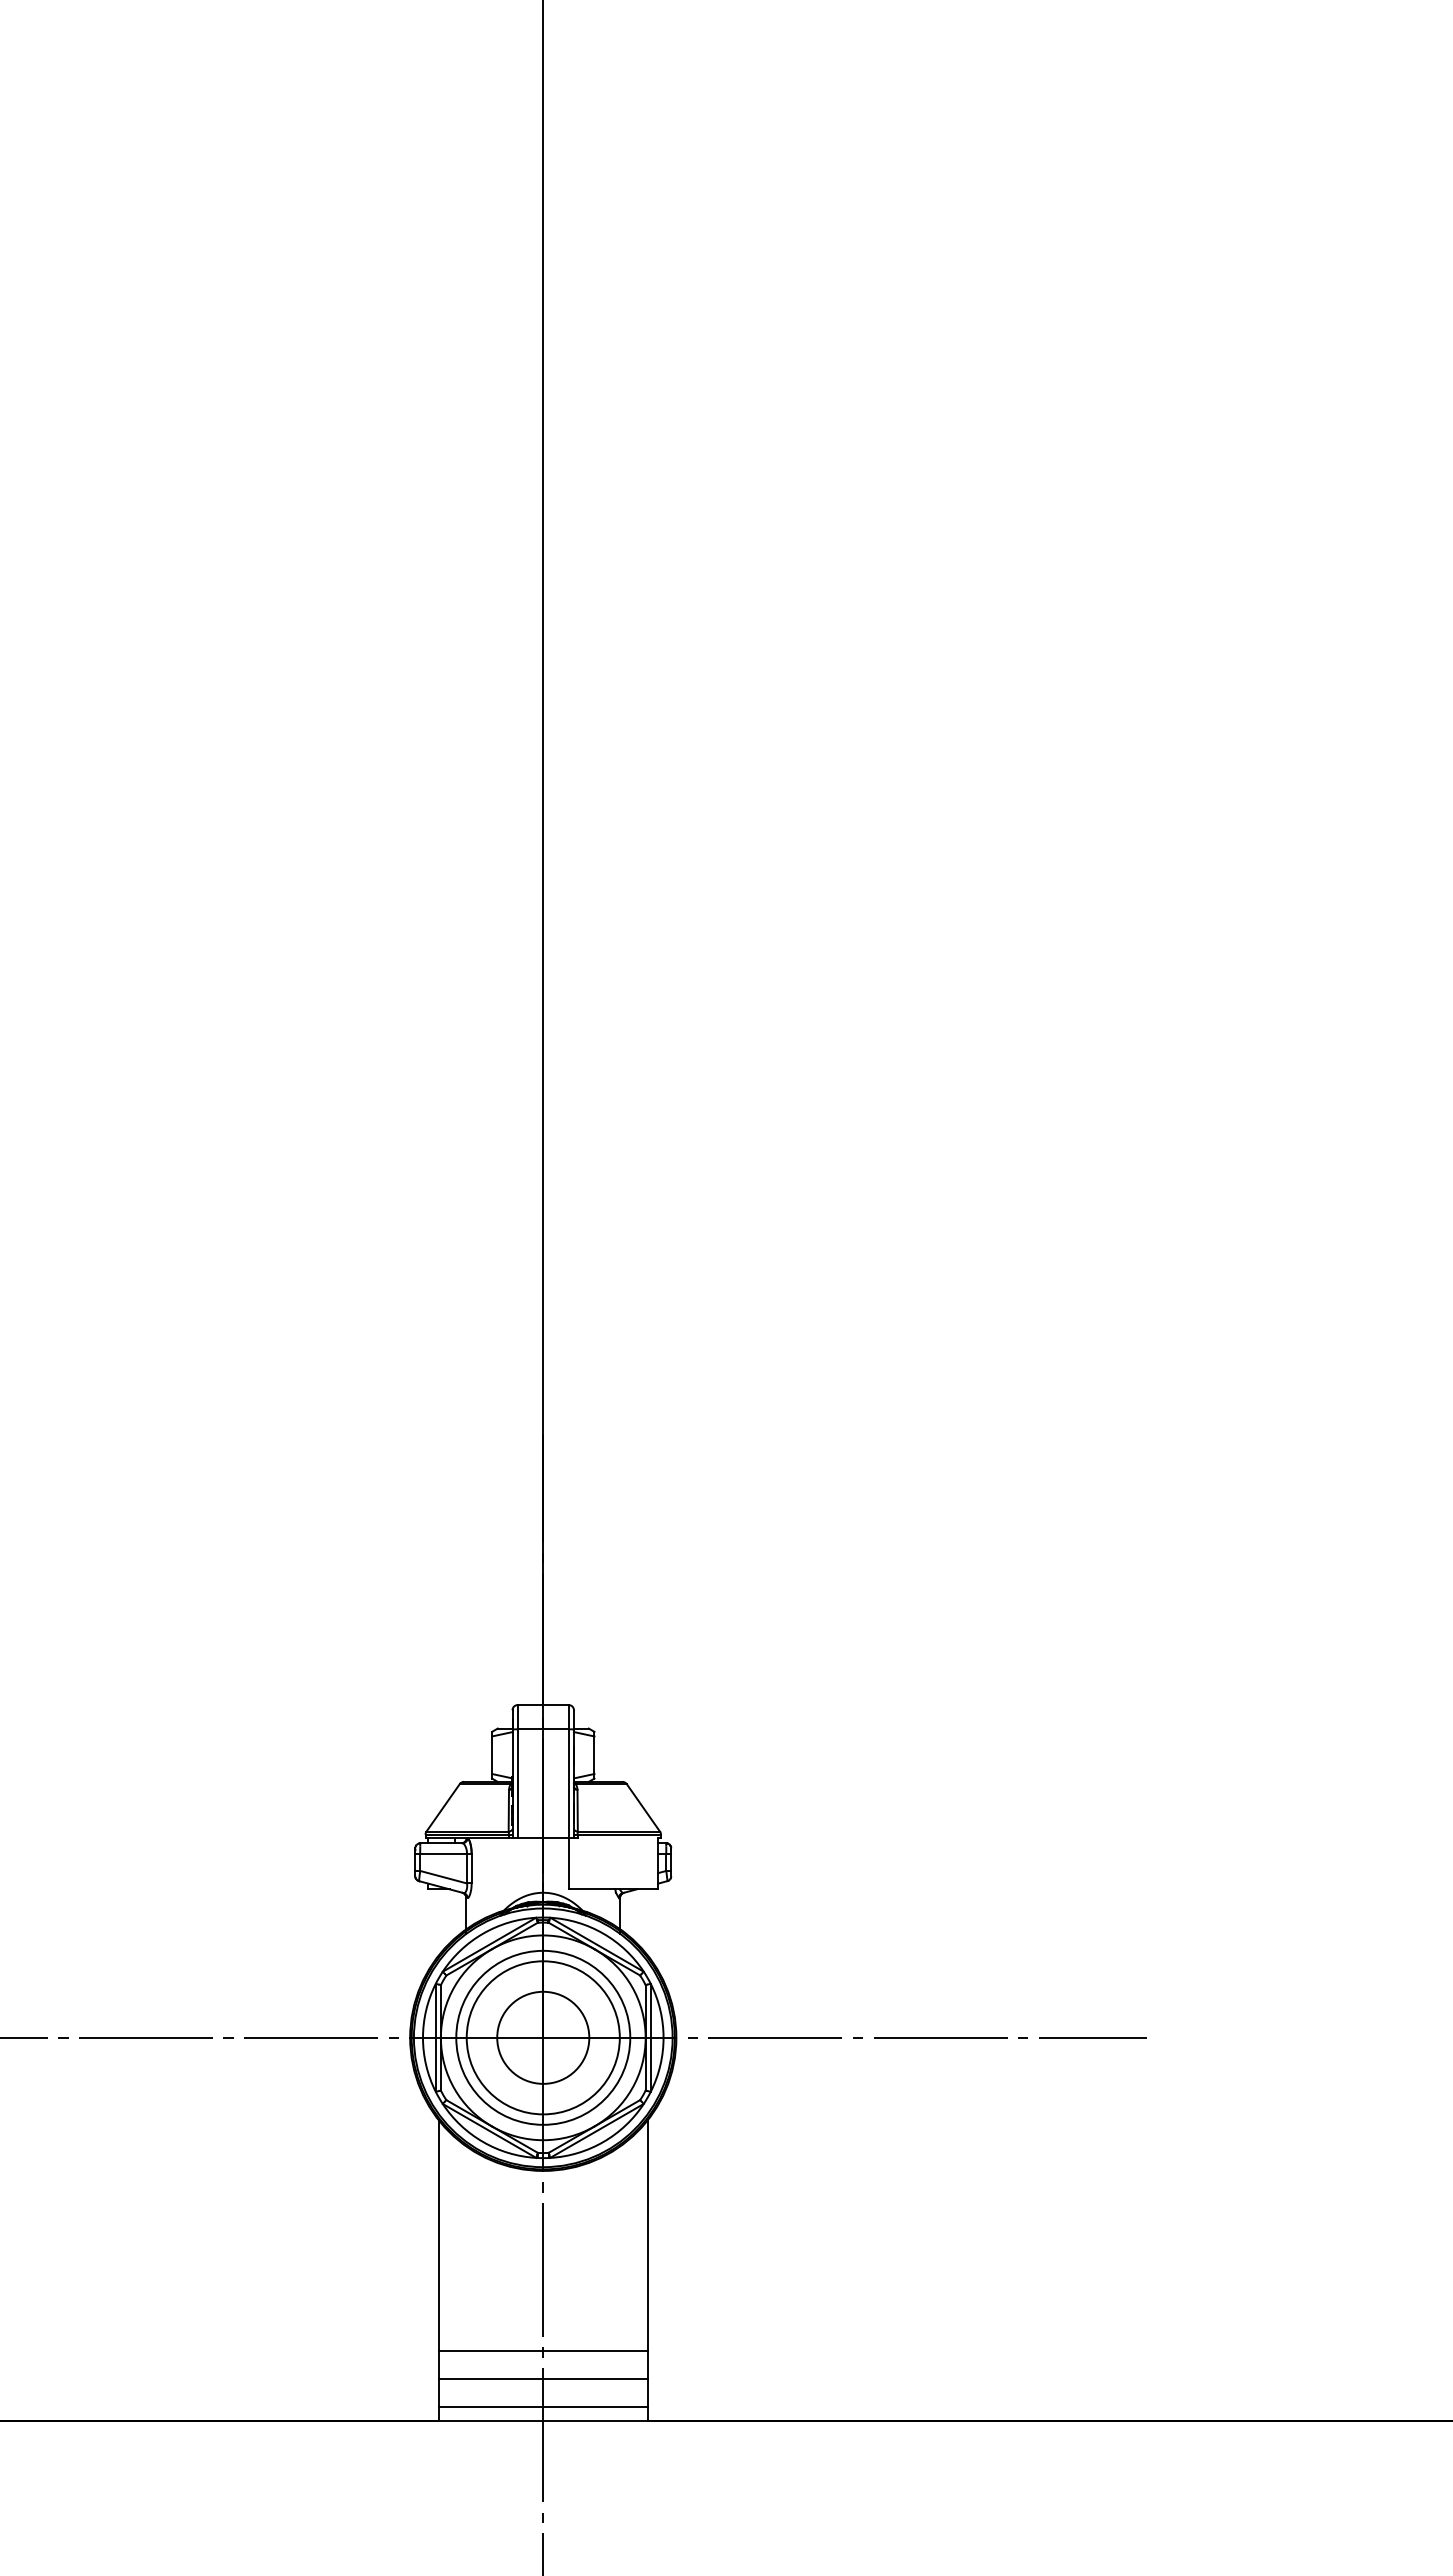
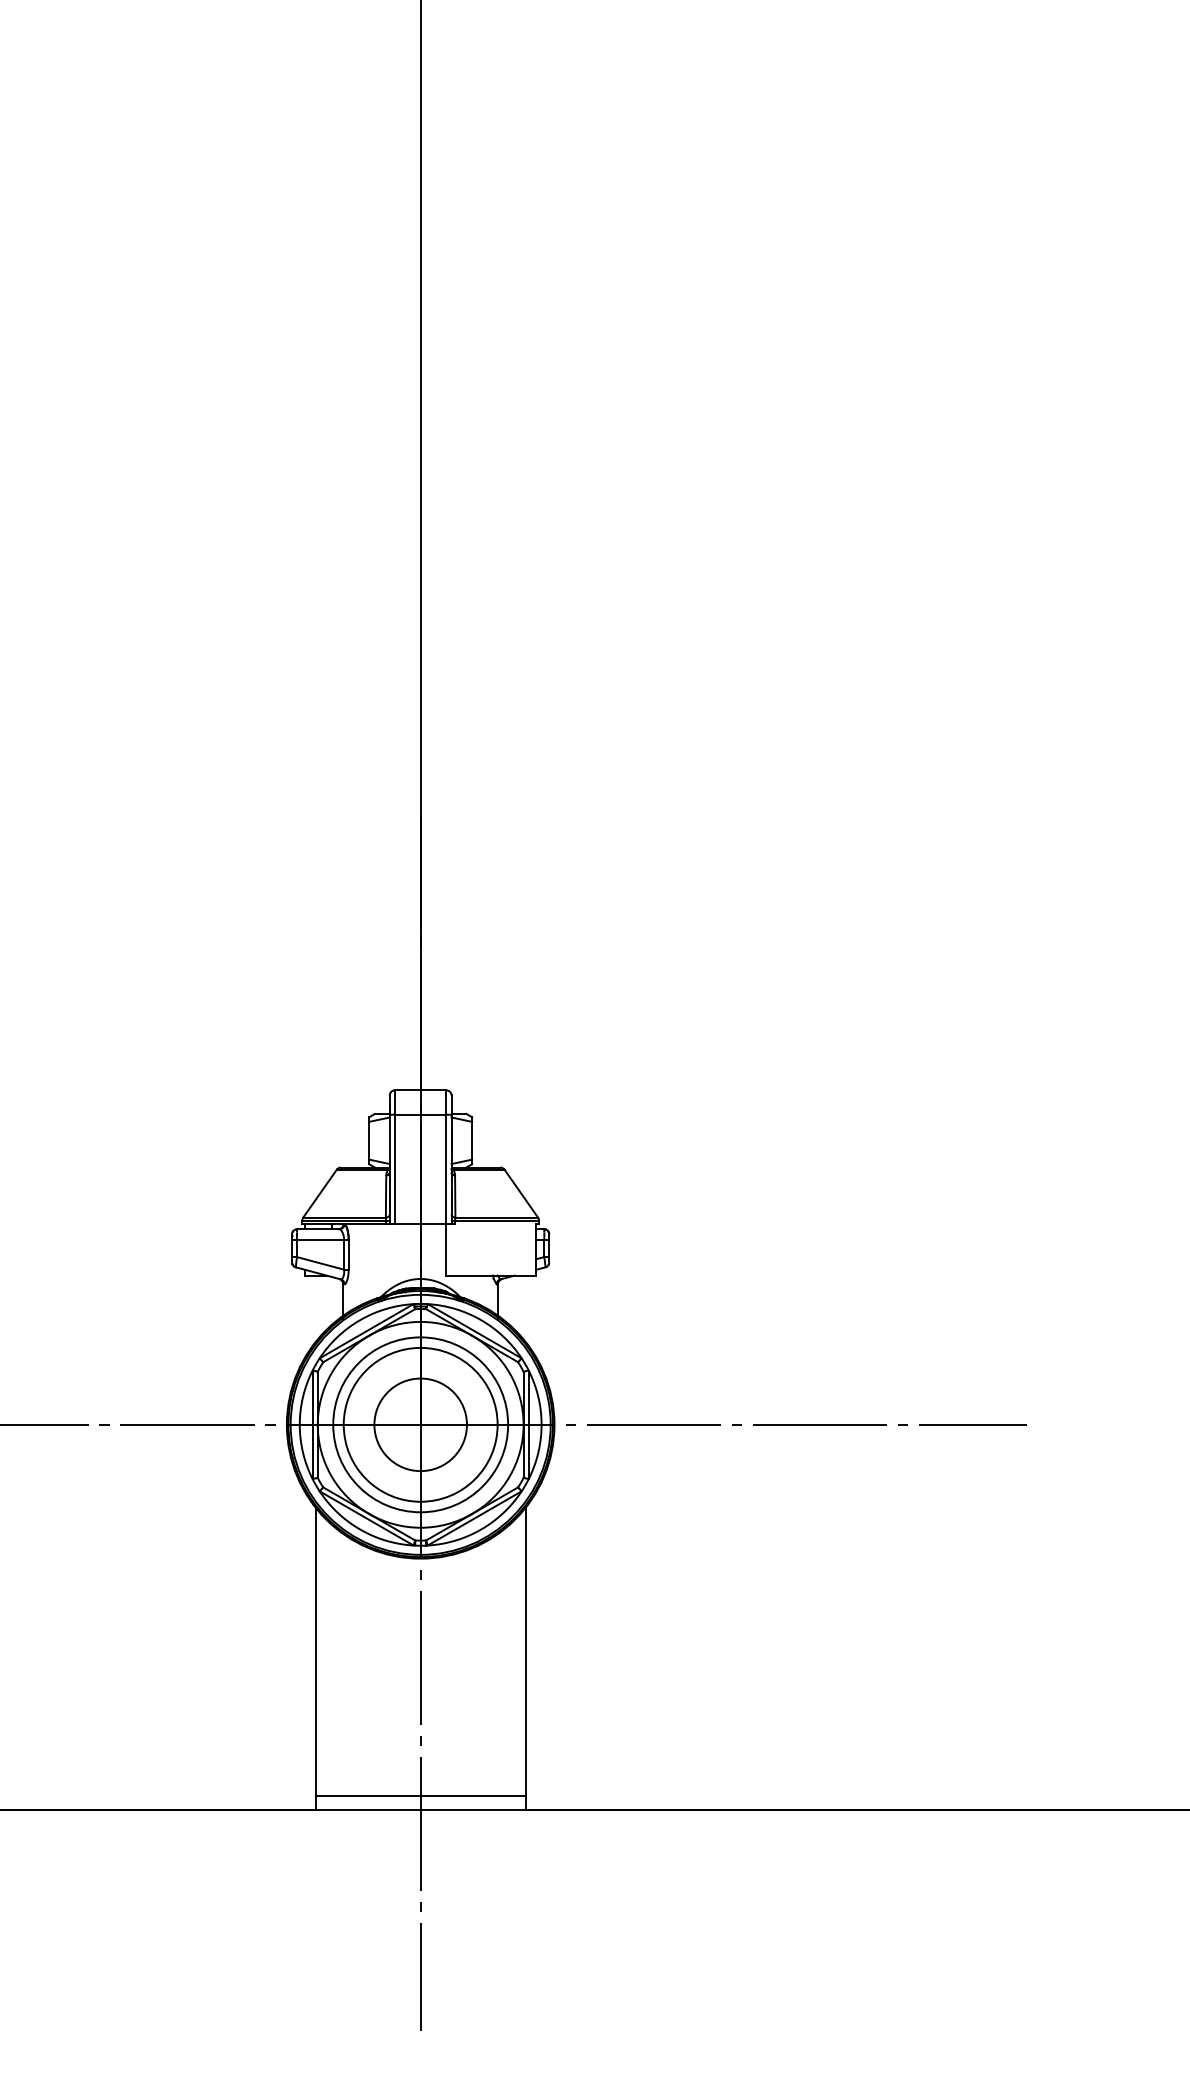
line: (542, 2351) -> (419, 1740), removed
line: (542, 2379) -> (419, 1768), removed

